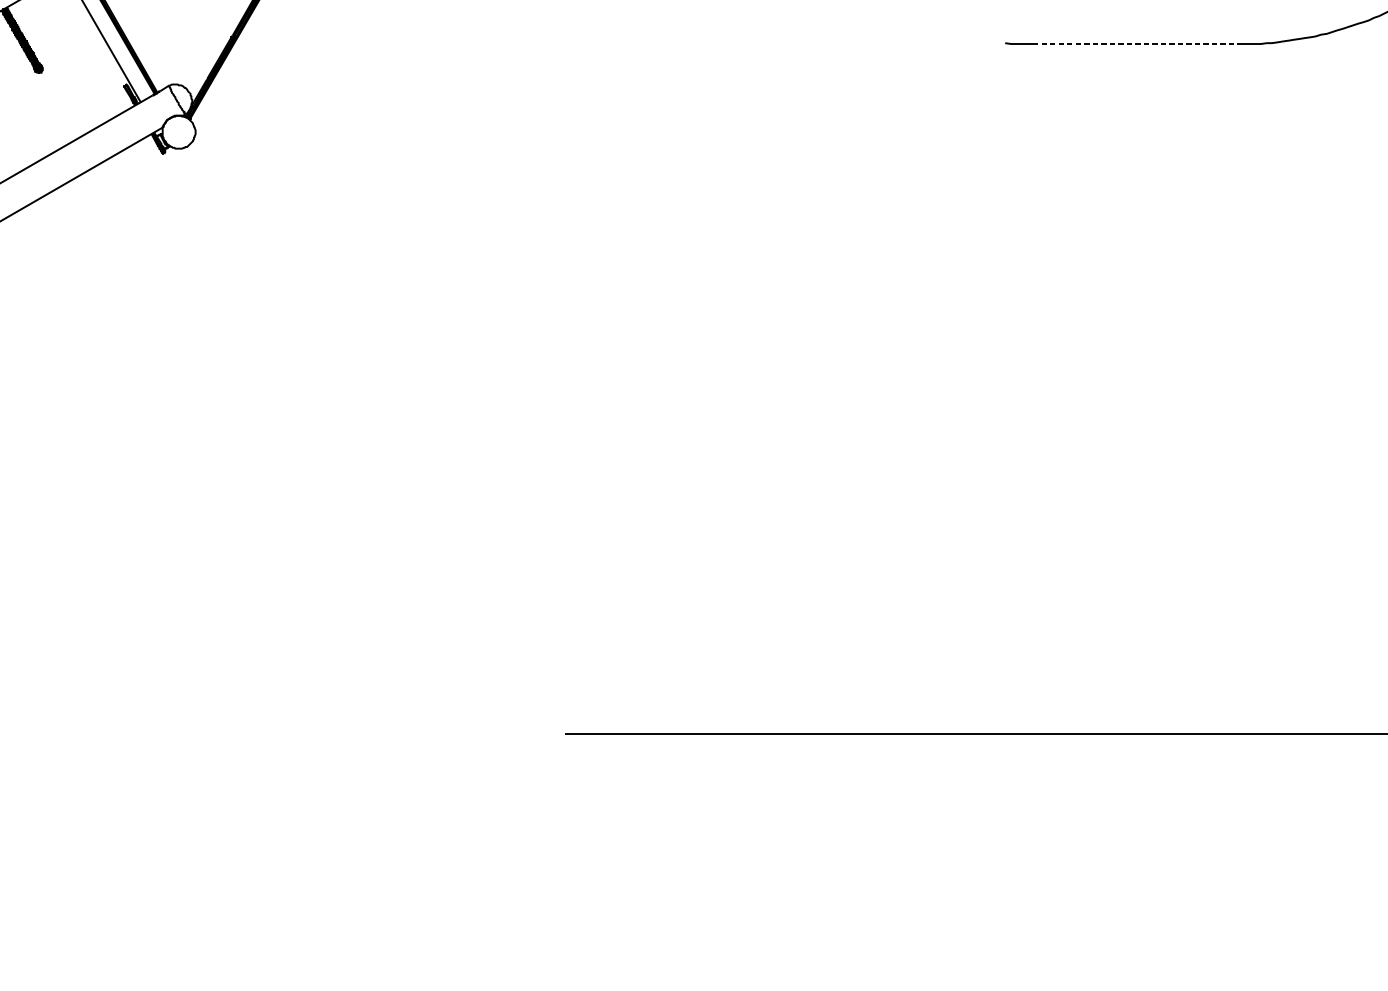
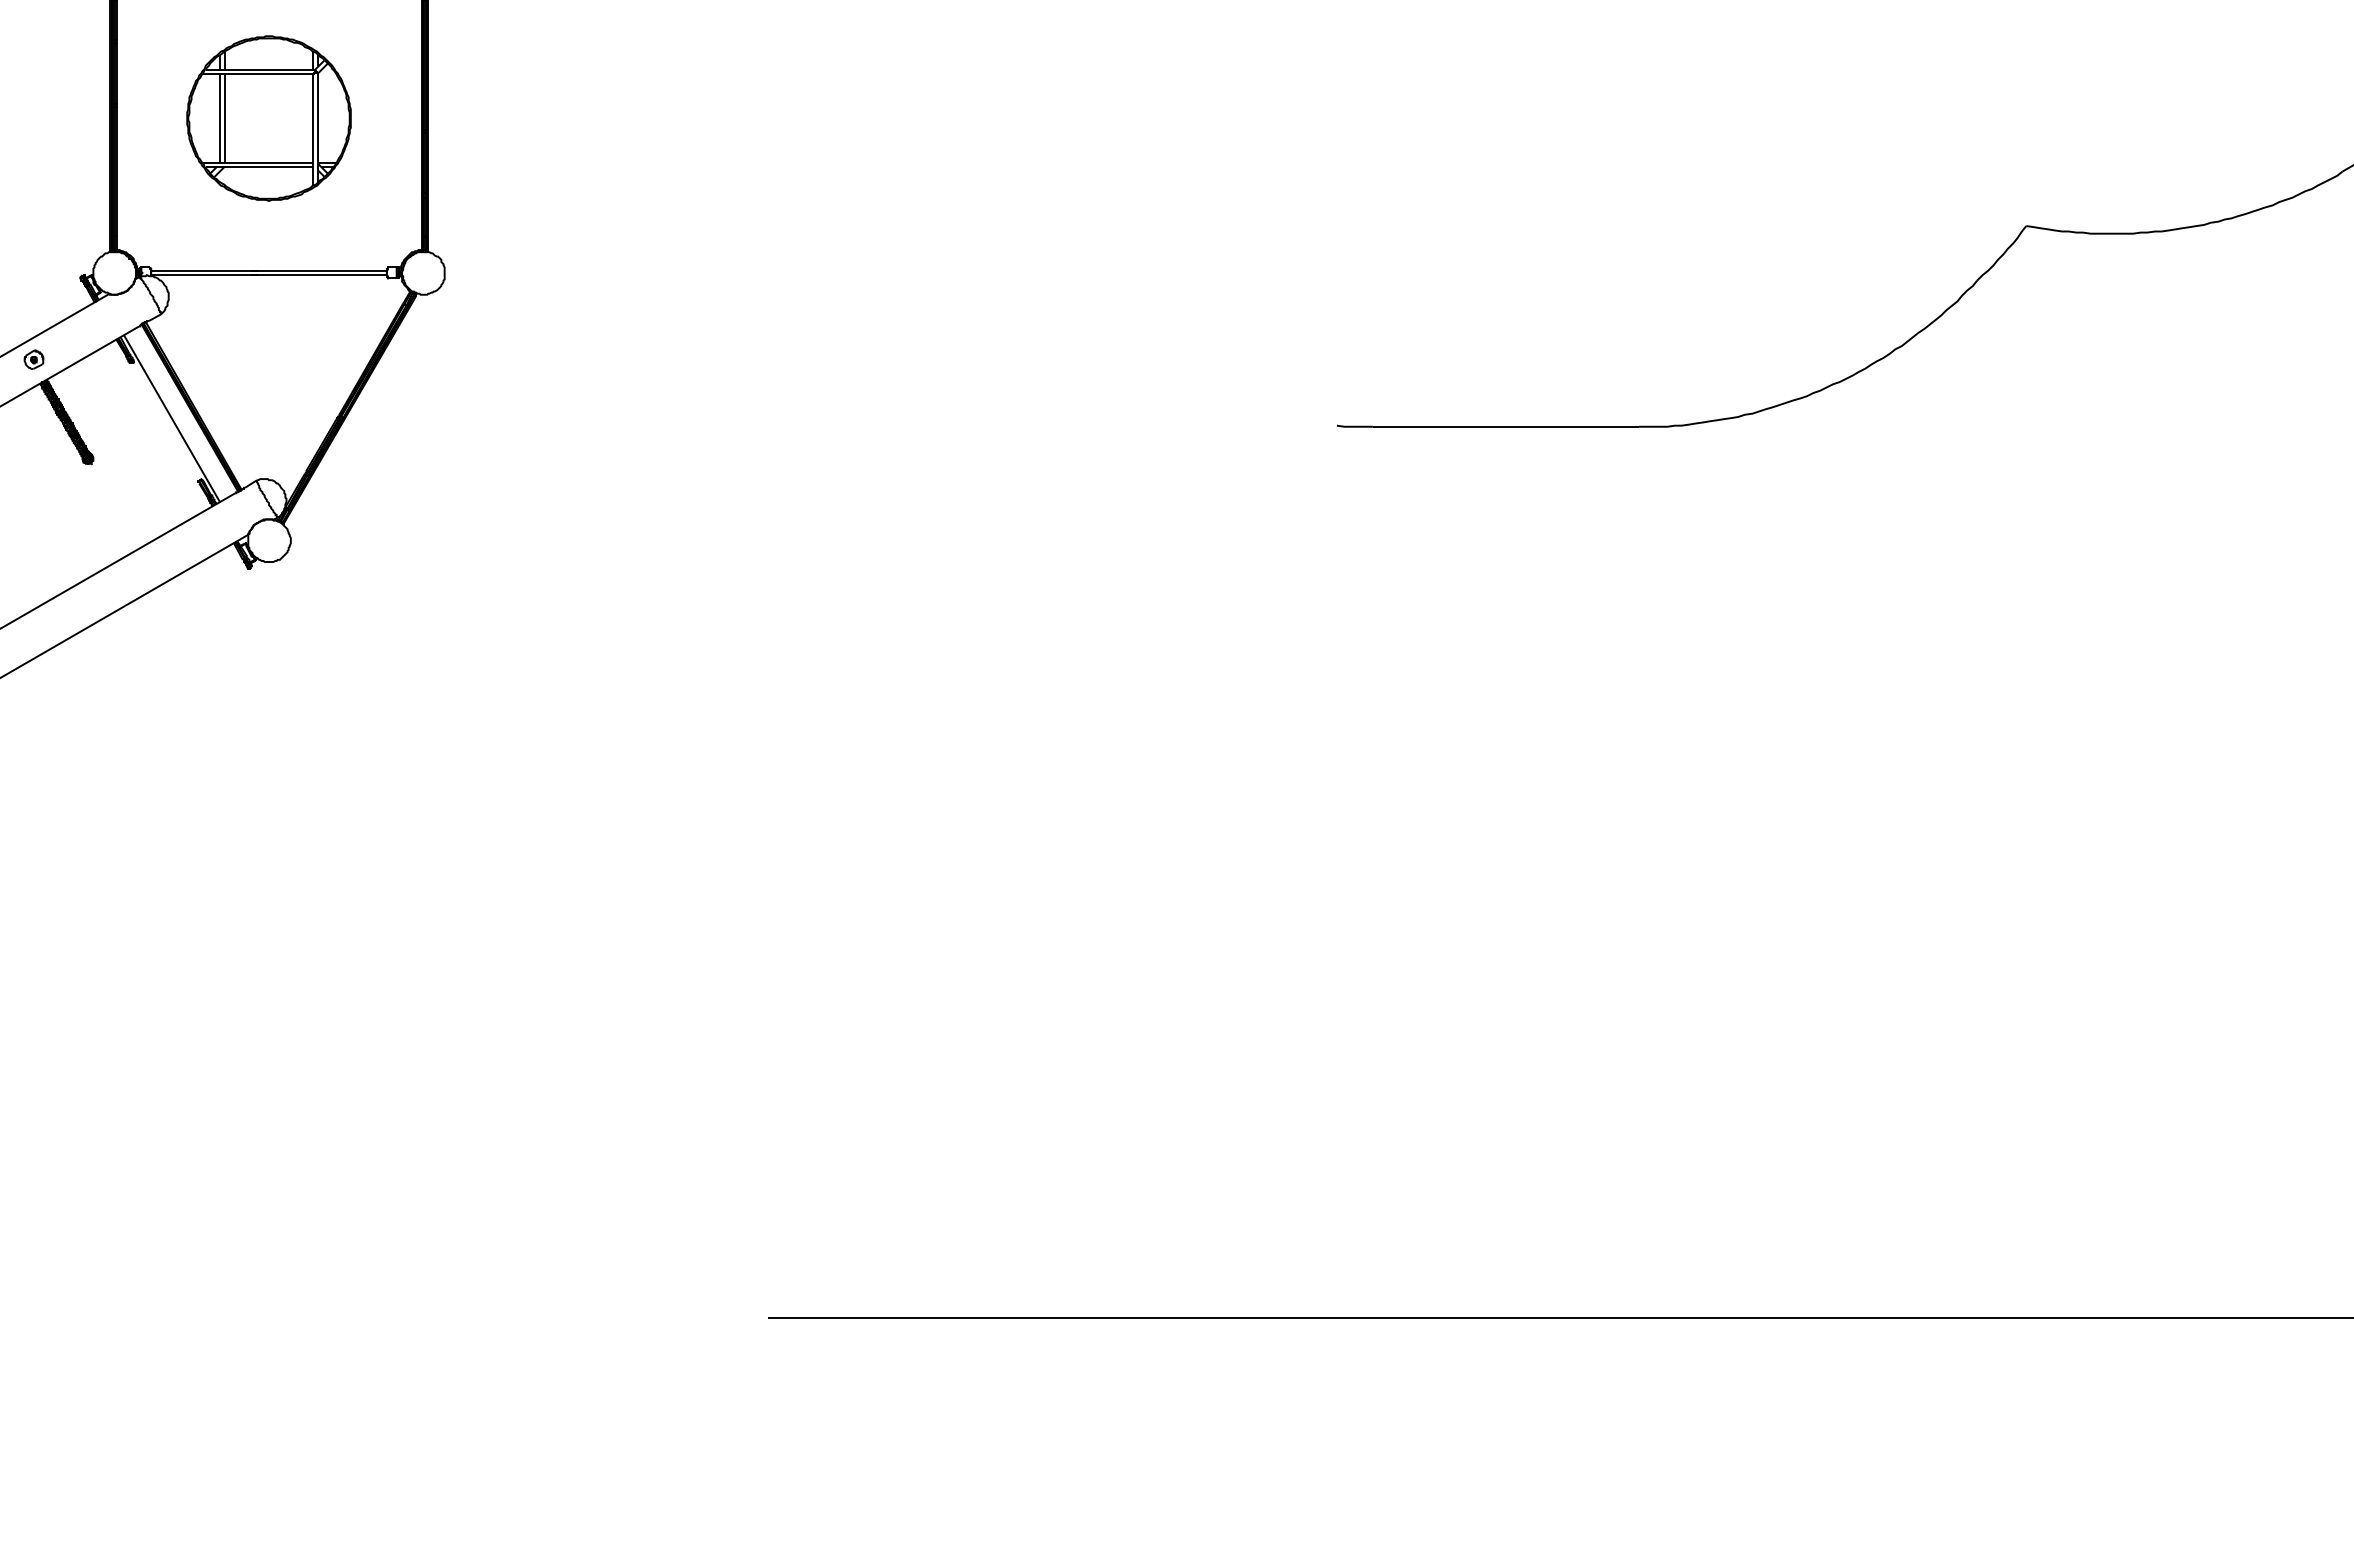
line: (1136, 43) -> (1506, 426), dashed -> solid

